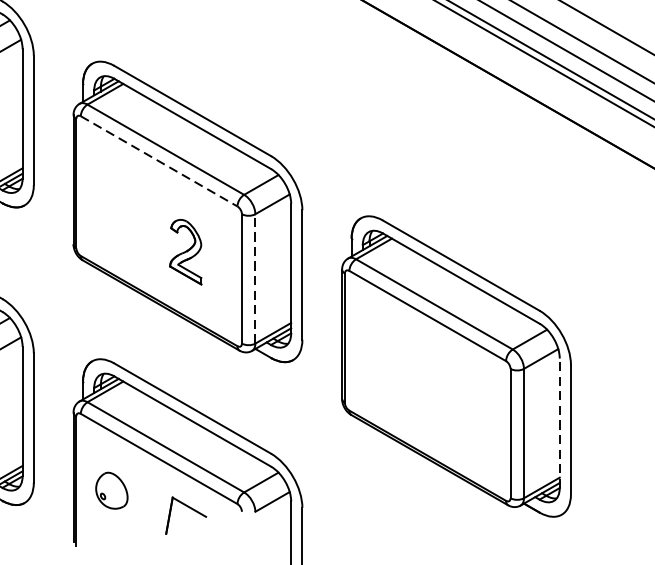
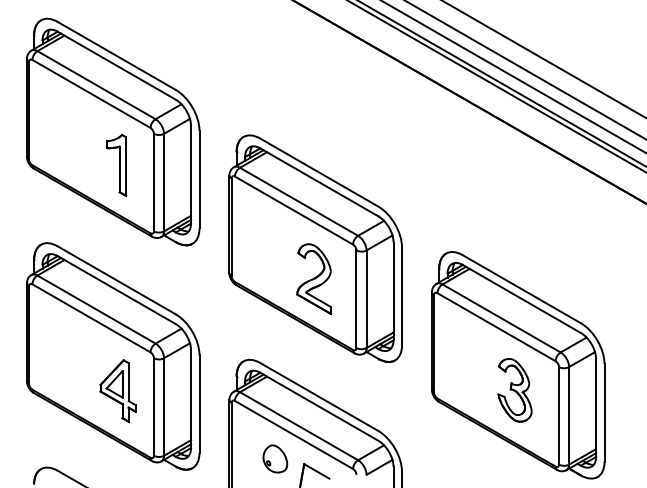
line: (159, 161) -> (294, 210), dashed -> solid
part: (184, 251) -> (313, 278), size x1.43
line: (255, 279) -> (366, 299), dashed -> solid
part: (451, 399) -> (514, 390), added
line: (560, 423) -> (596, 408), dashed -> solid
part: (112, 490) -> (275, 458), moved

